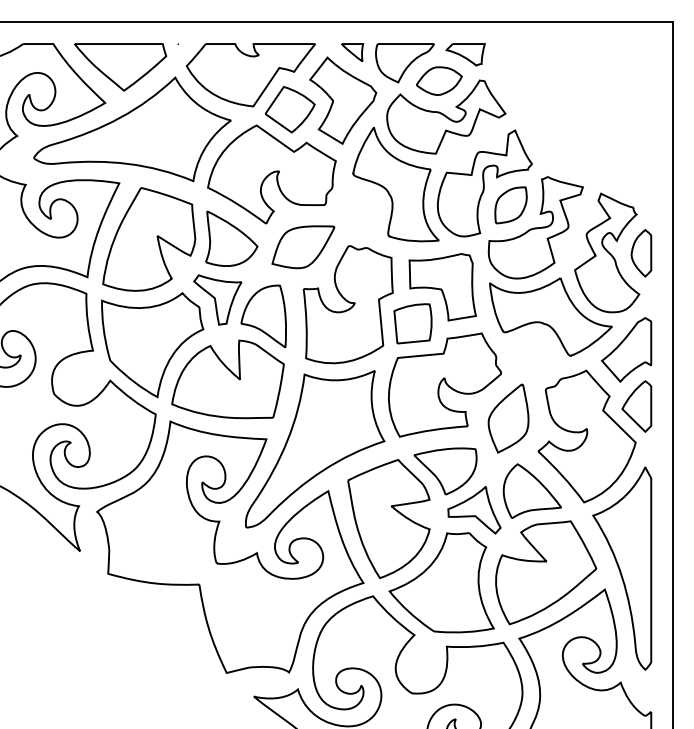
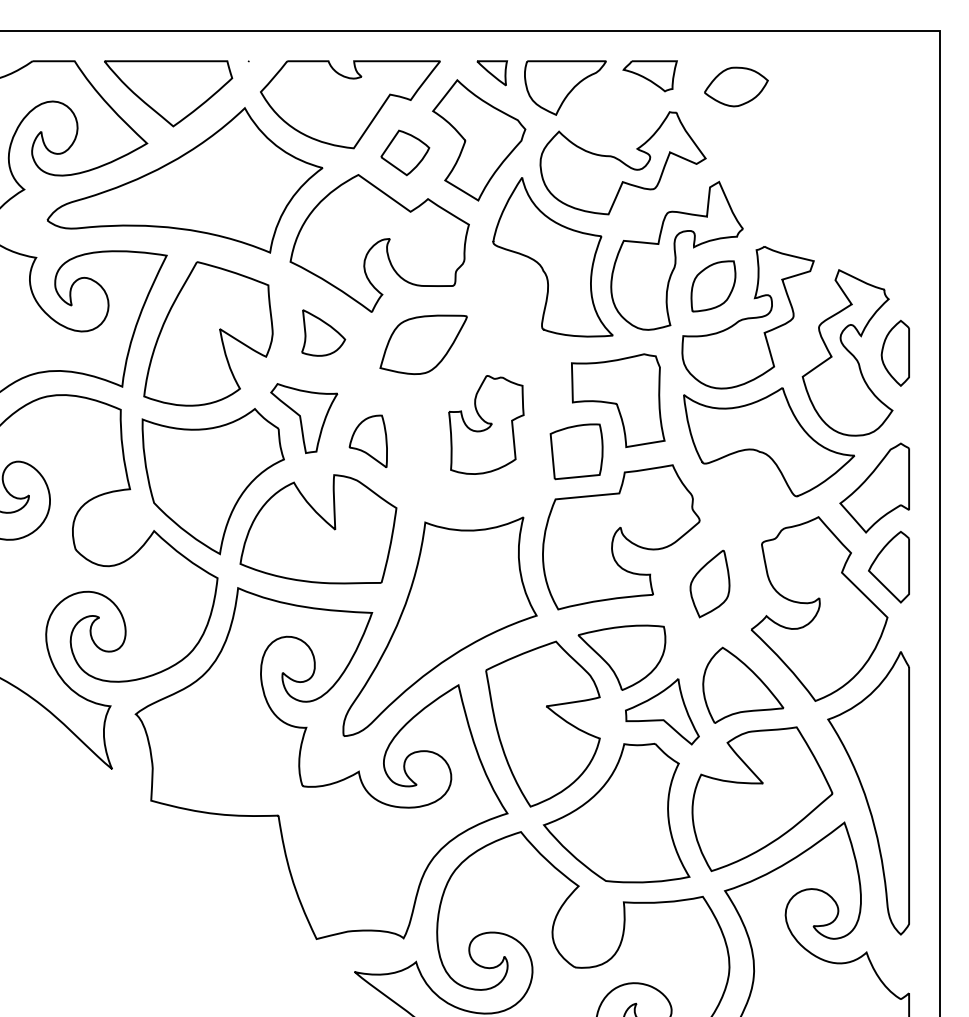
part: (439, 80) -> (736, 86), moved
part: (290, 109) -> (405, 152), size x0.7
part: (231, 238) -> (323, 332), size x0.6
part: (348, 304) -> (486, 424), size x0.6
part: (263, 316) -> (368, 441), size x0.6
part: (508, 418) -> (709, 583), size x0.7

